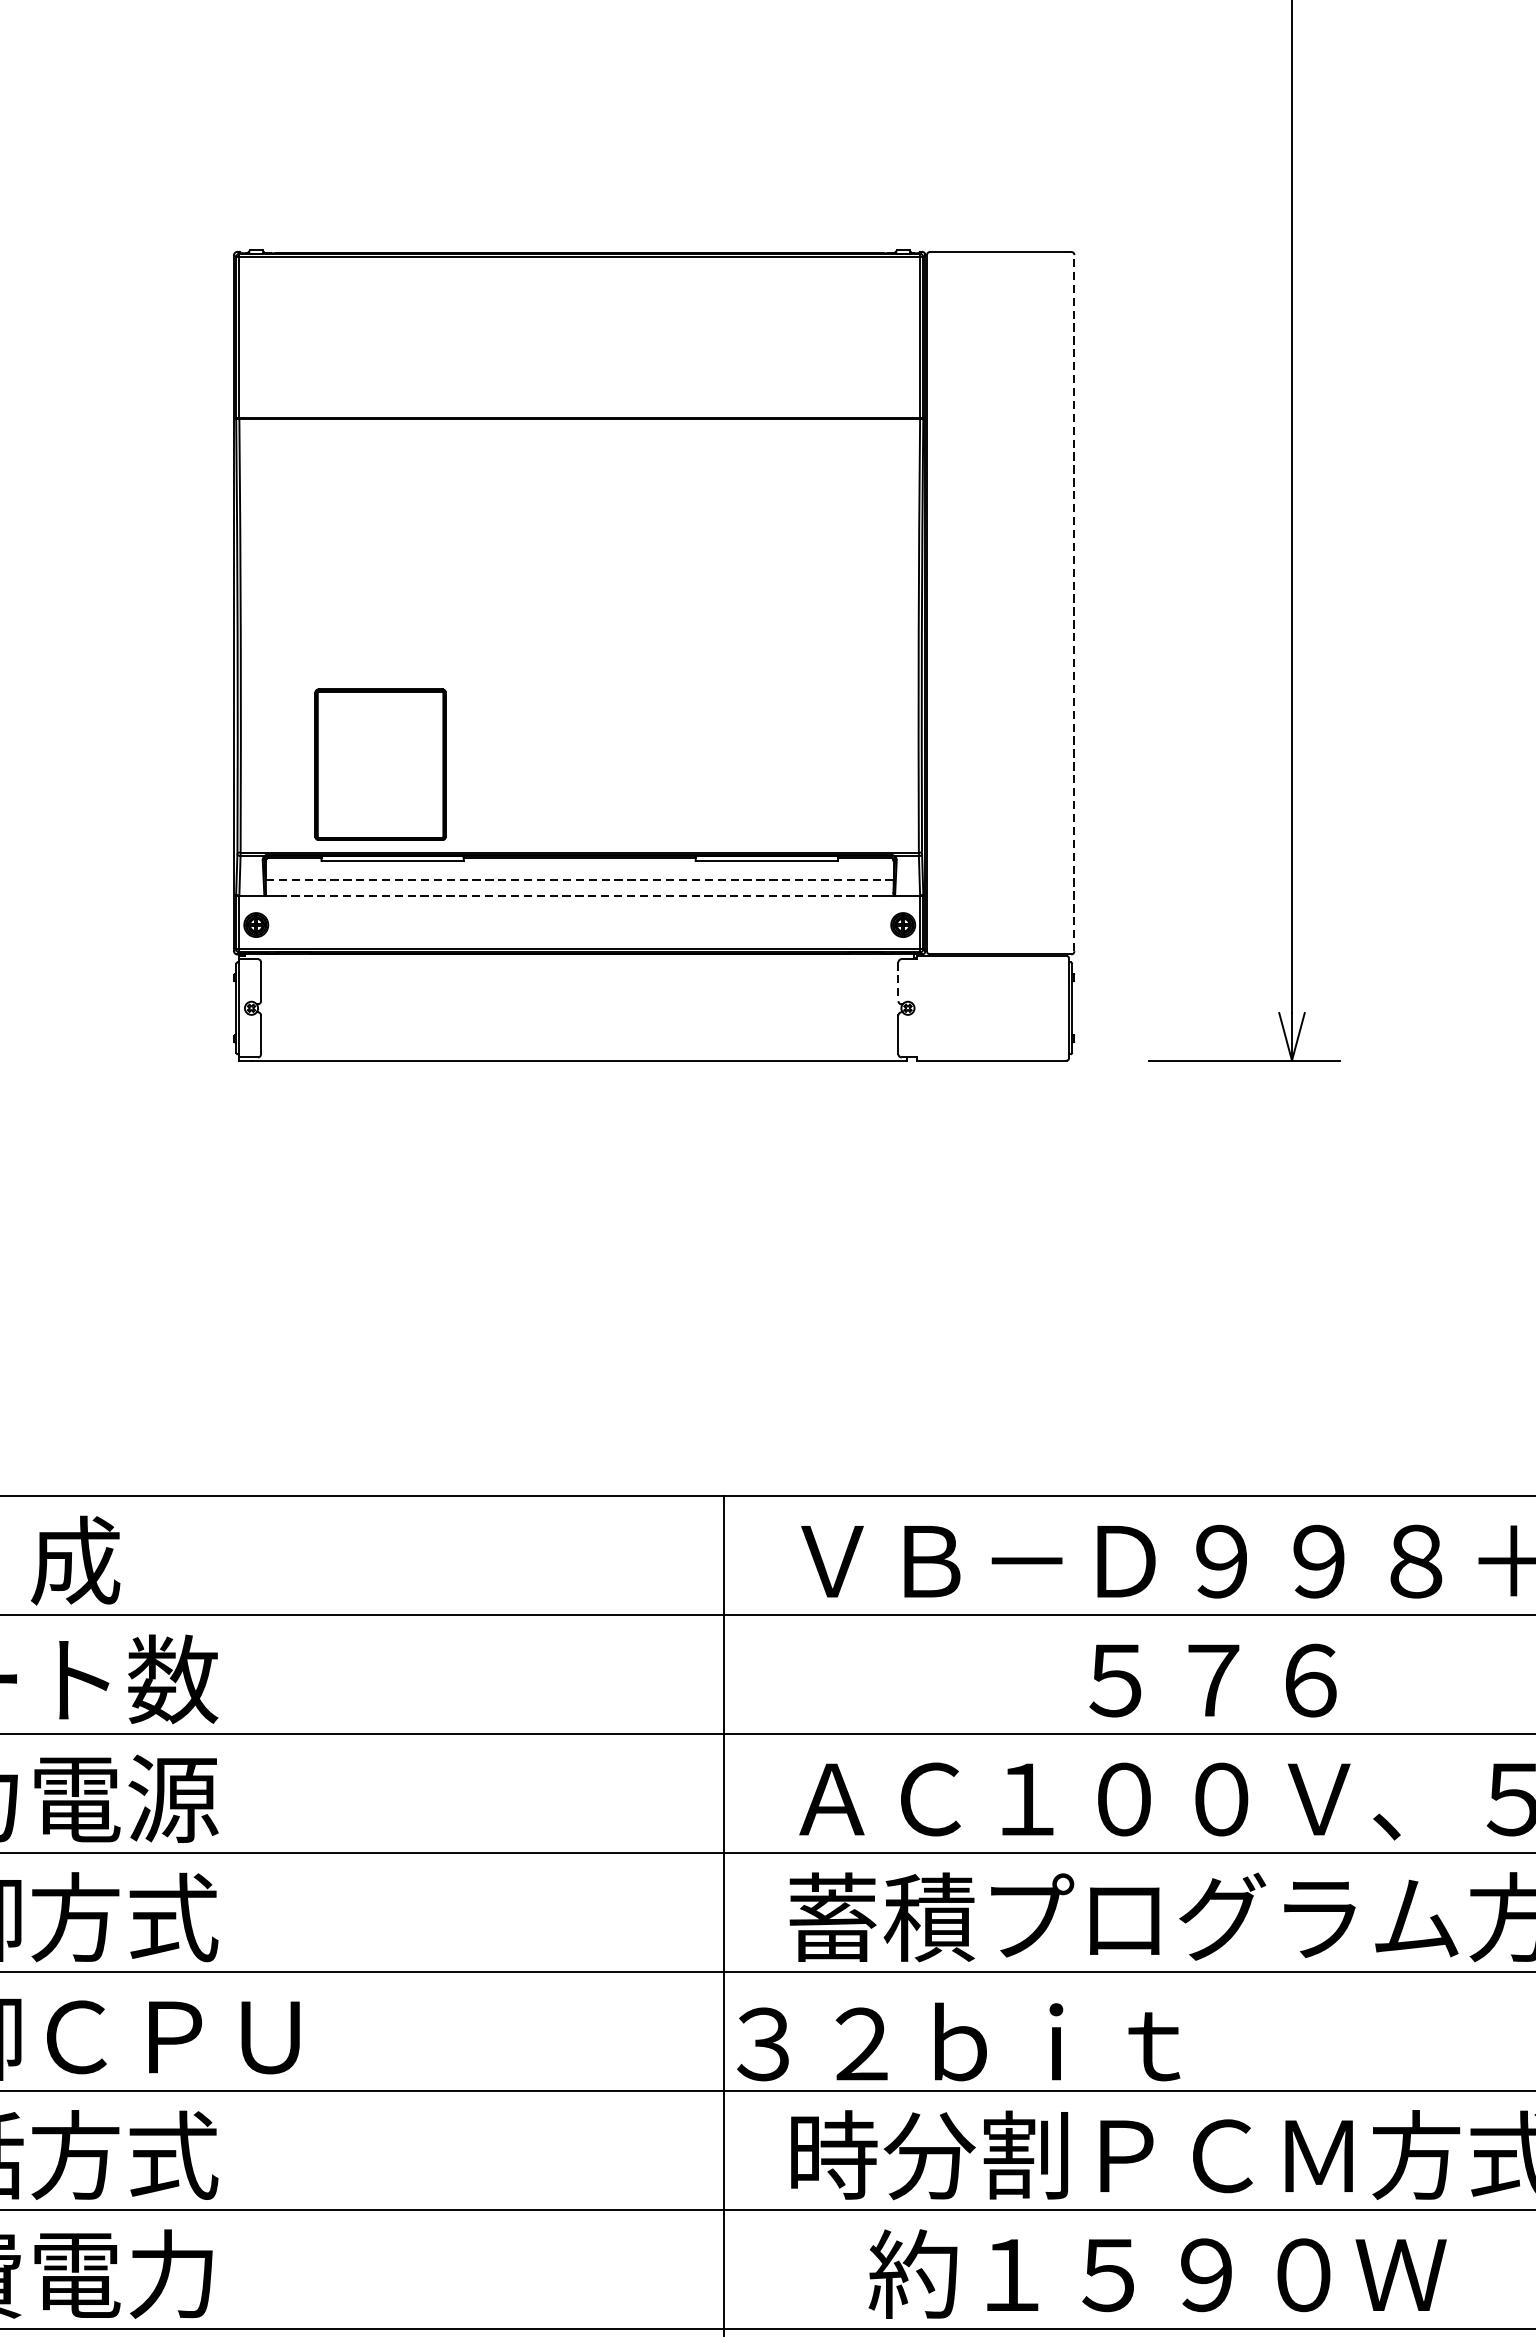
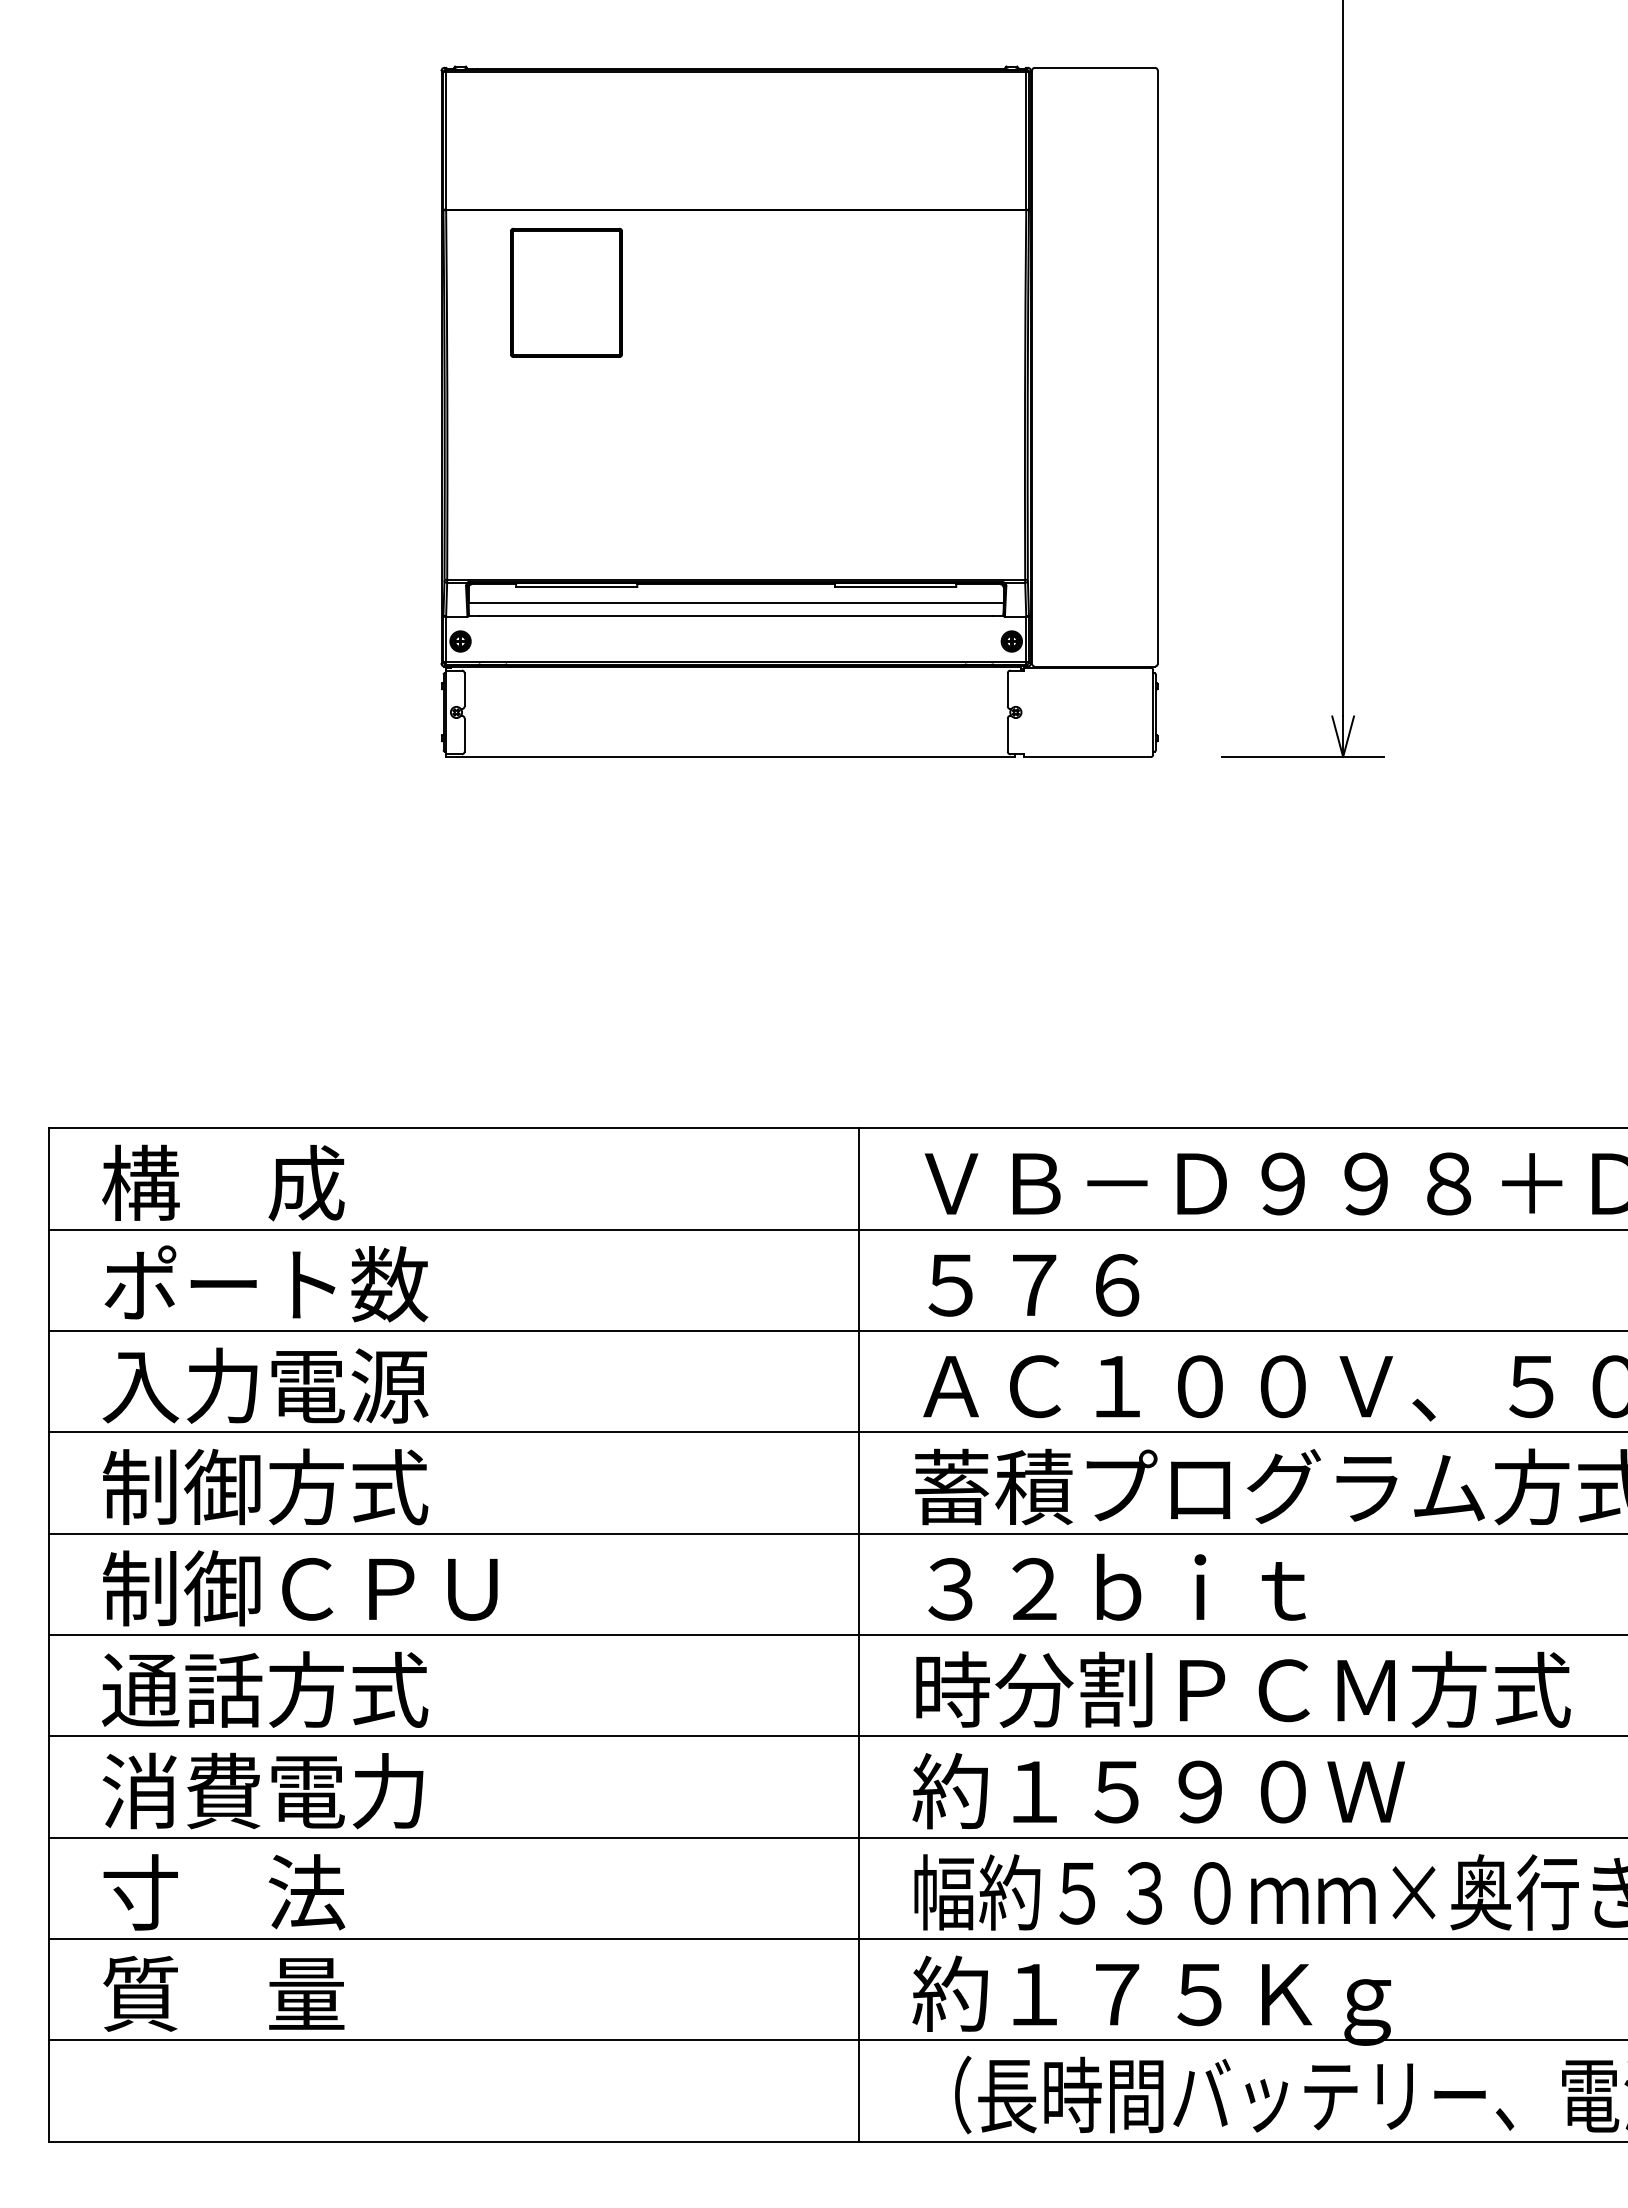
line: (1074, 603) -> (1157, 367), dashed -> solid
part: (380, 764) -> (566, 292), moved
line: (580, 880) -> (736, 603), dashed -> solid
line: (580, 895) -> (736, 616), dashed -> solid
line: (898, 981) -> (1007, 689), dashed -> solid
text: (1212, 1680) -> (1033, 1285), moved
text: (957, 2041) -> (1116, 1586), moved
text: (1157, 2274) -> (1158, 1791), moved

